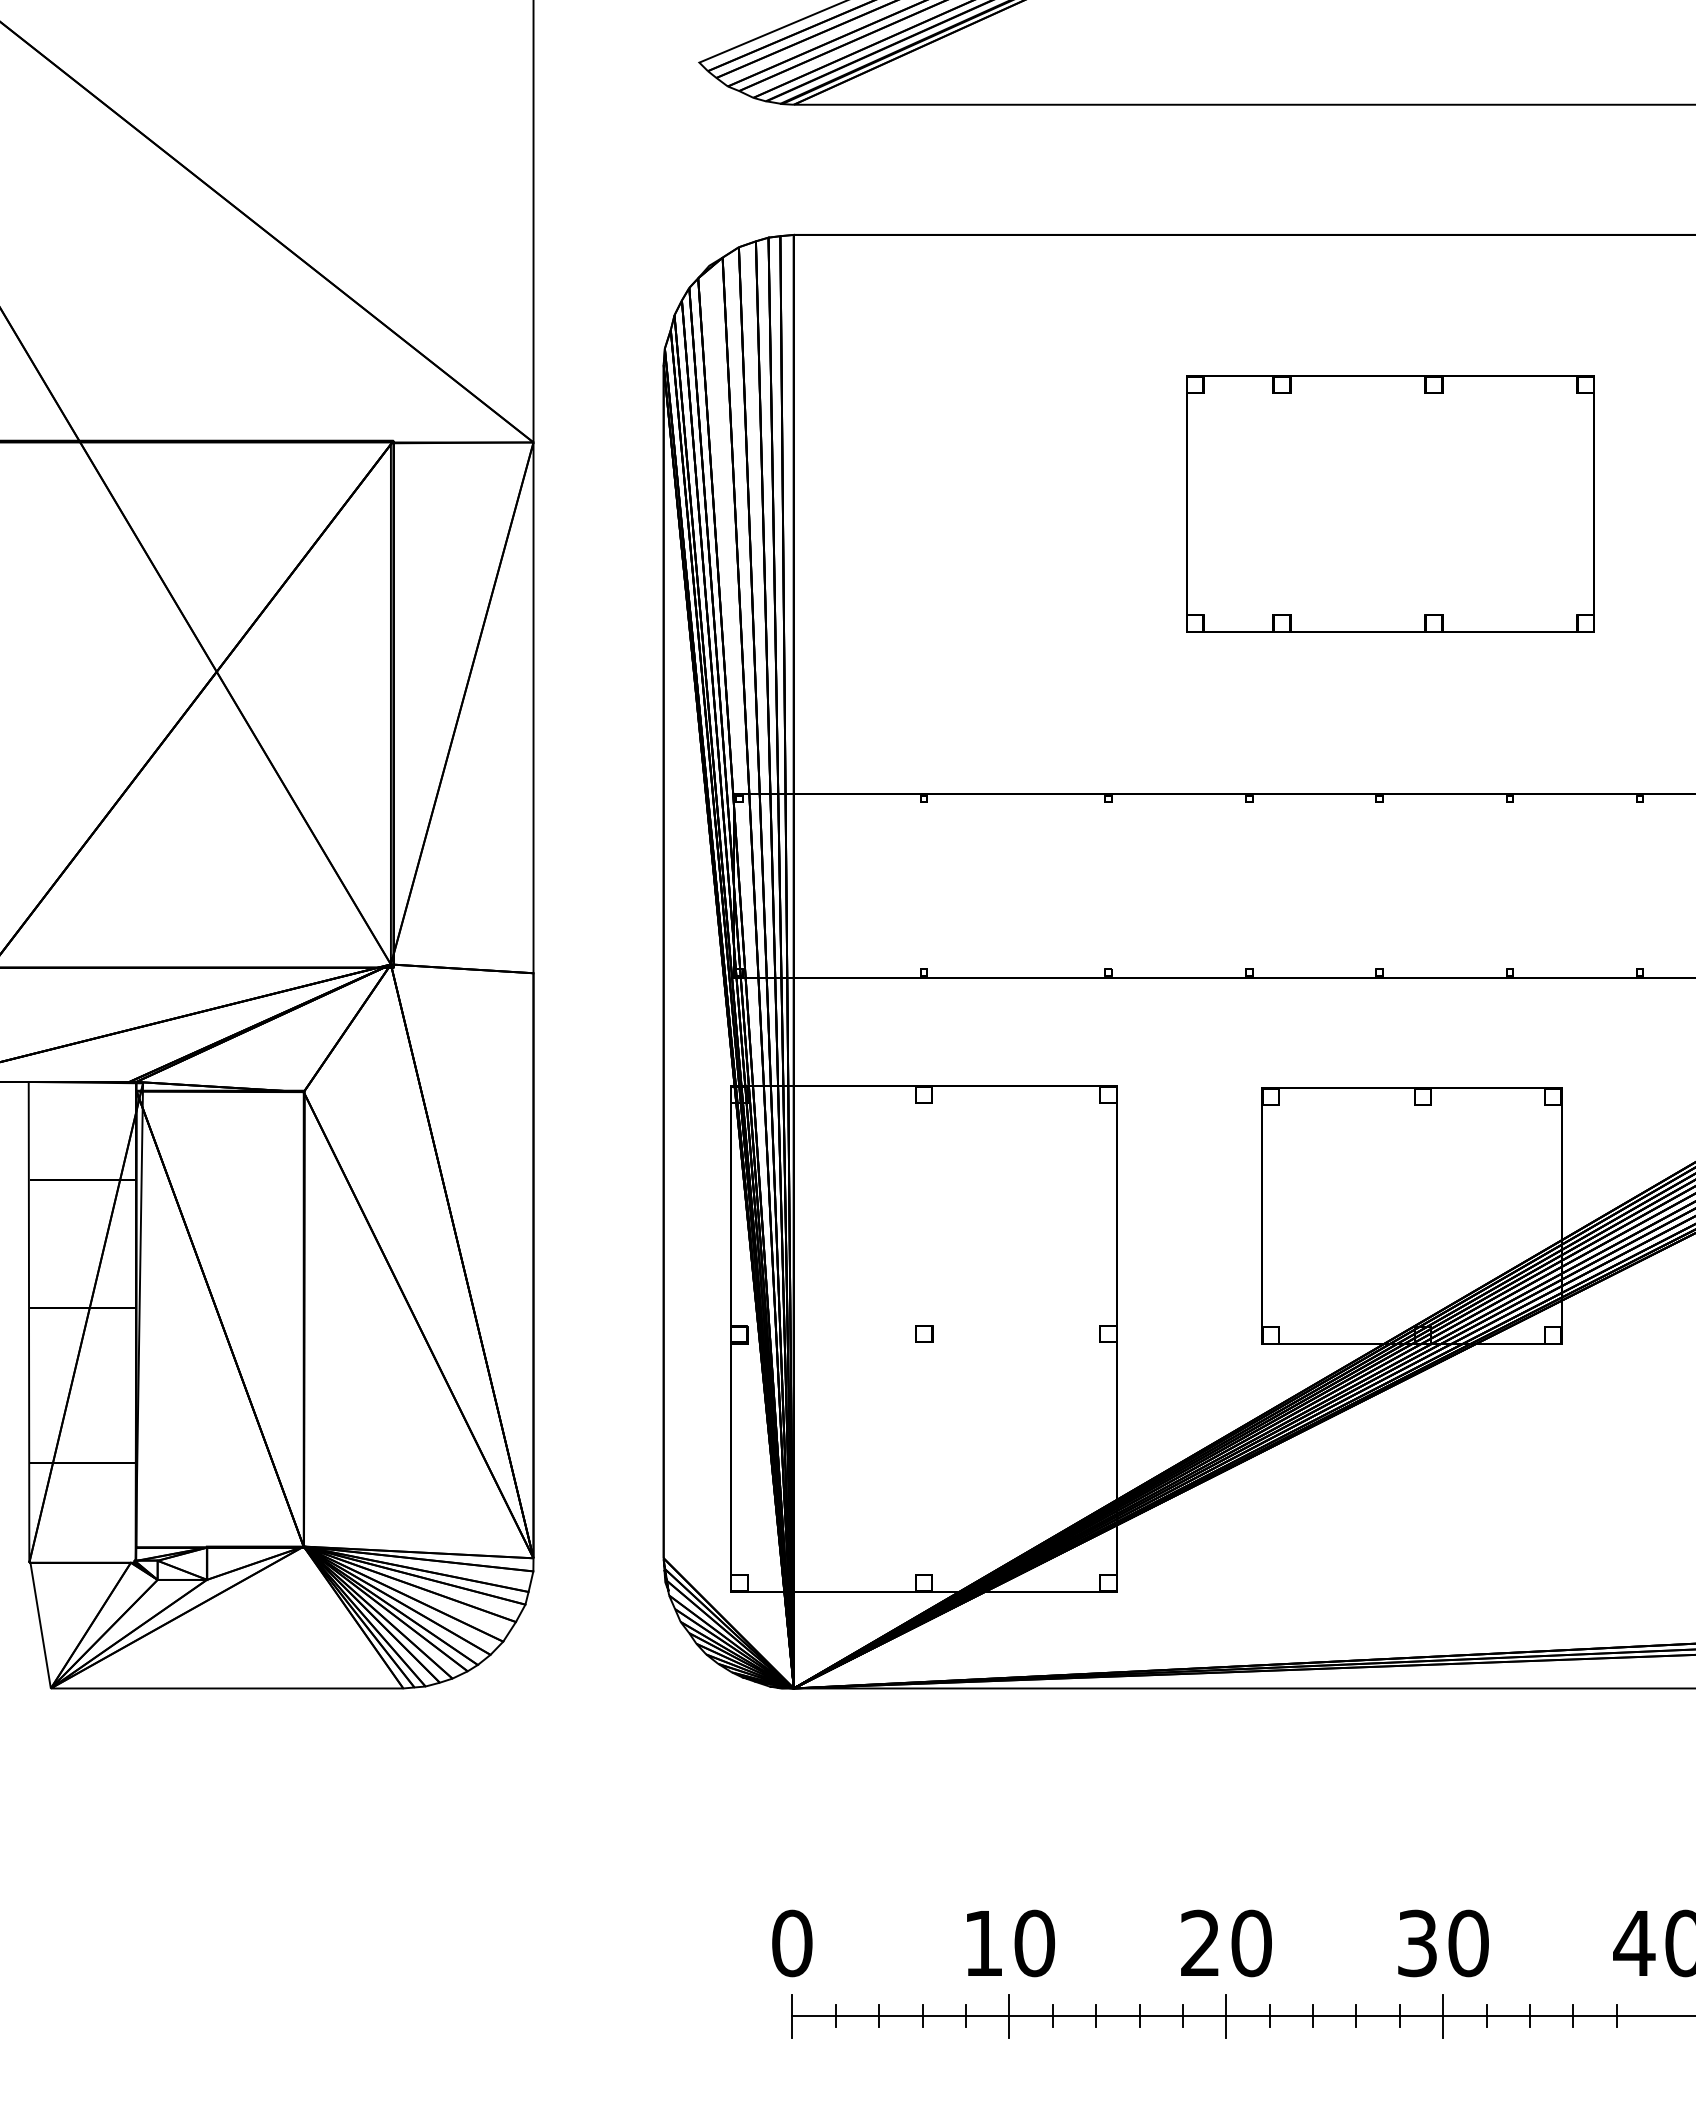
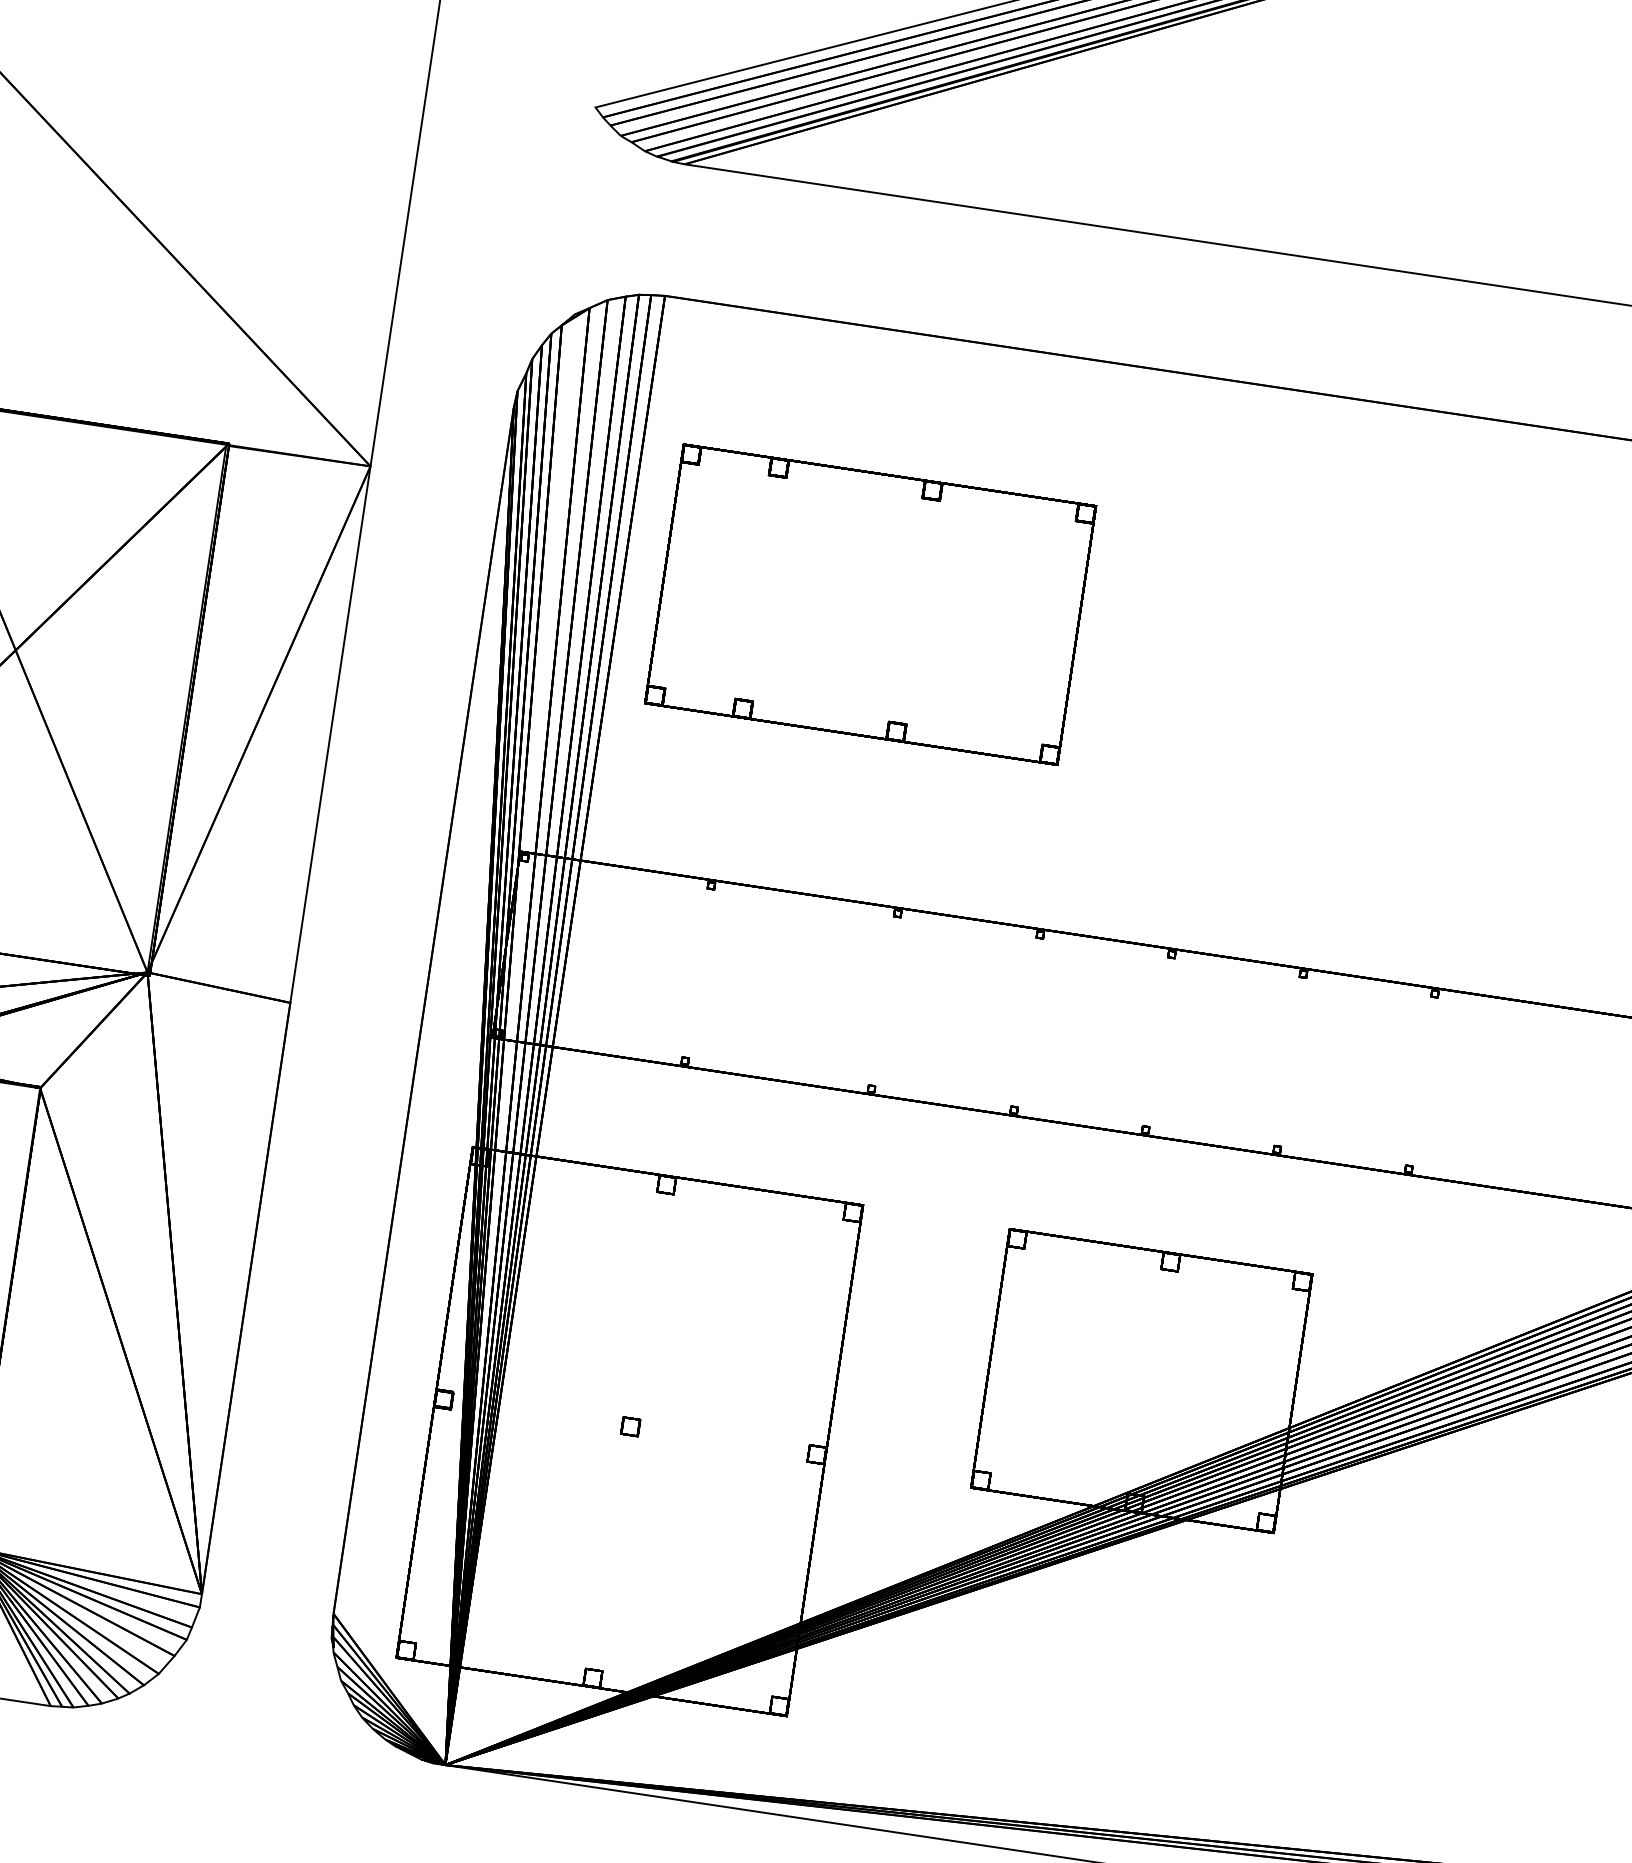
part: (1390, 503) -> (870, 604), moved

